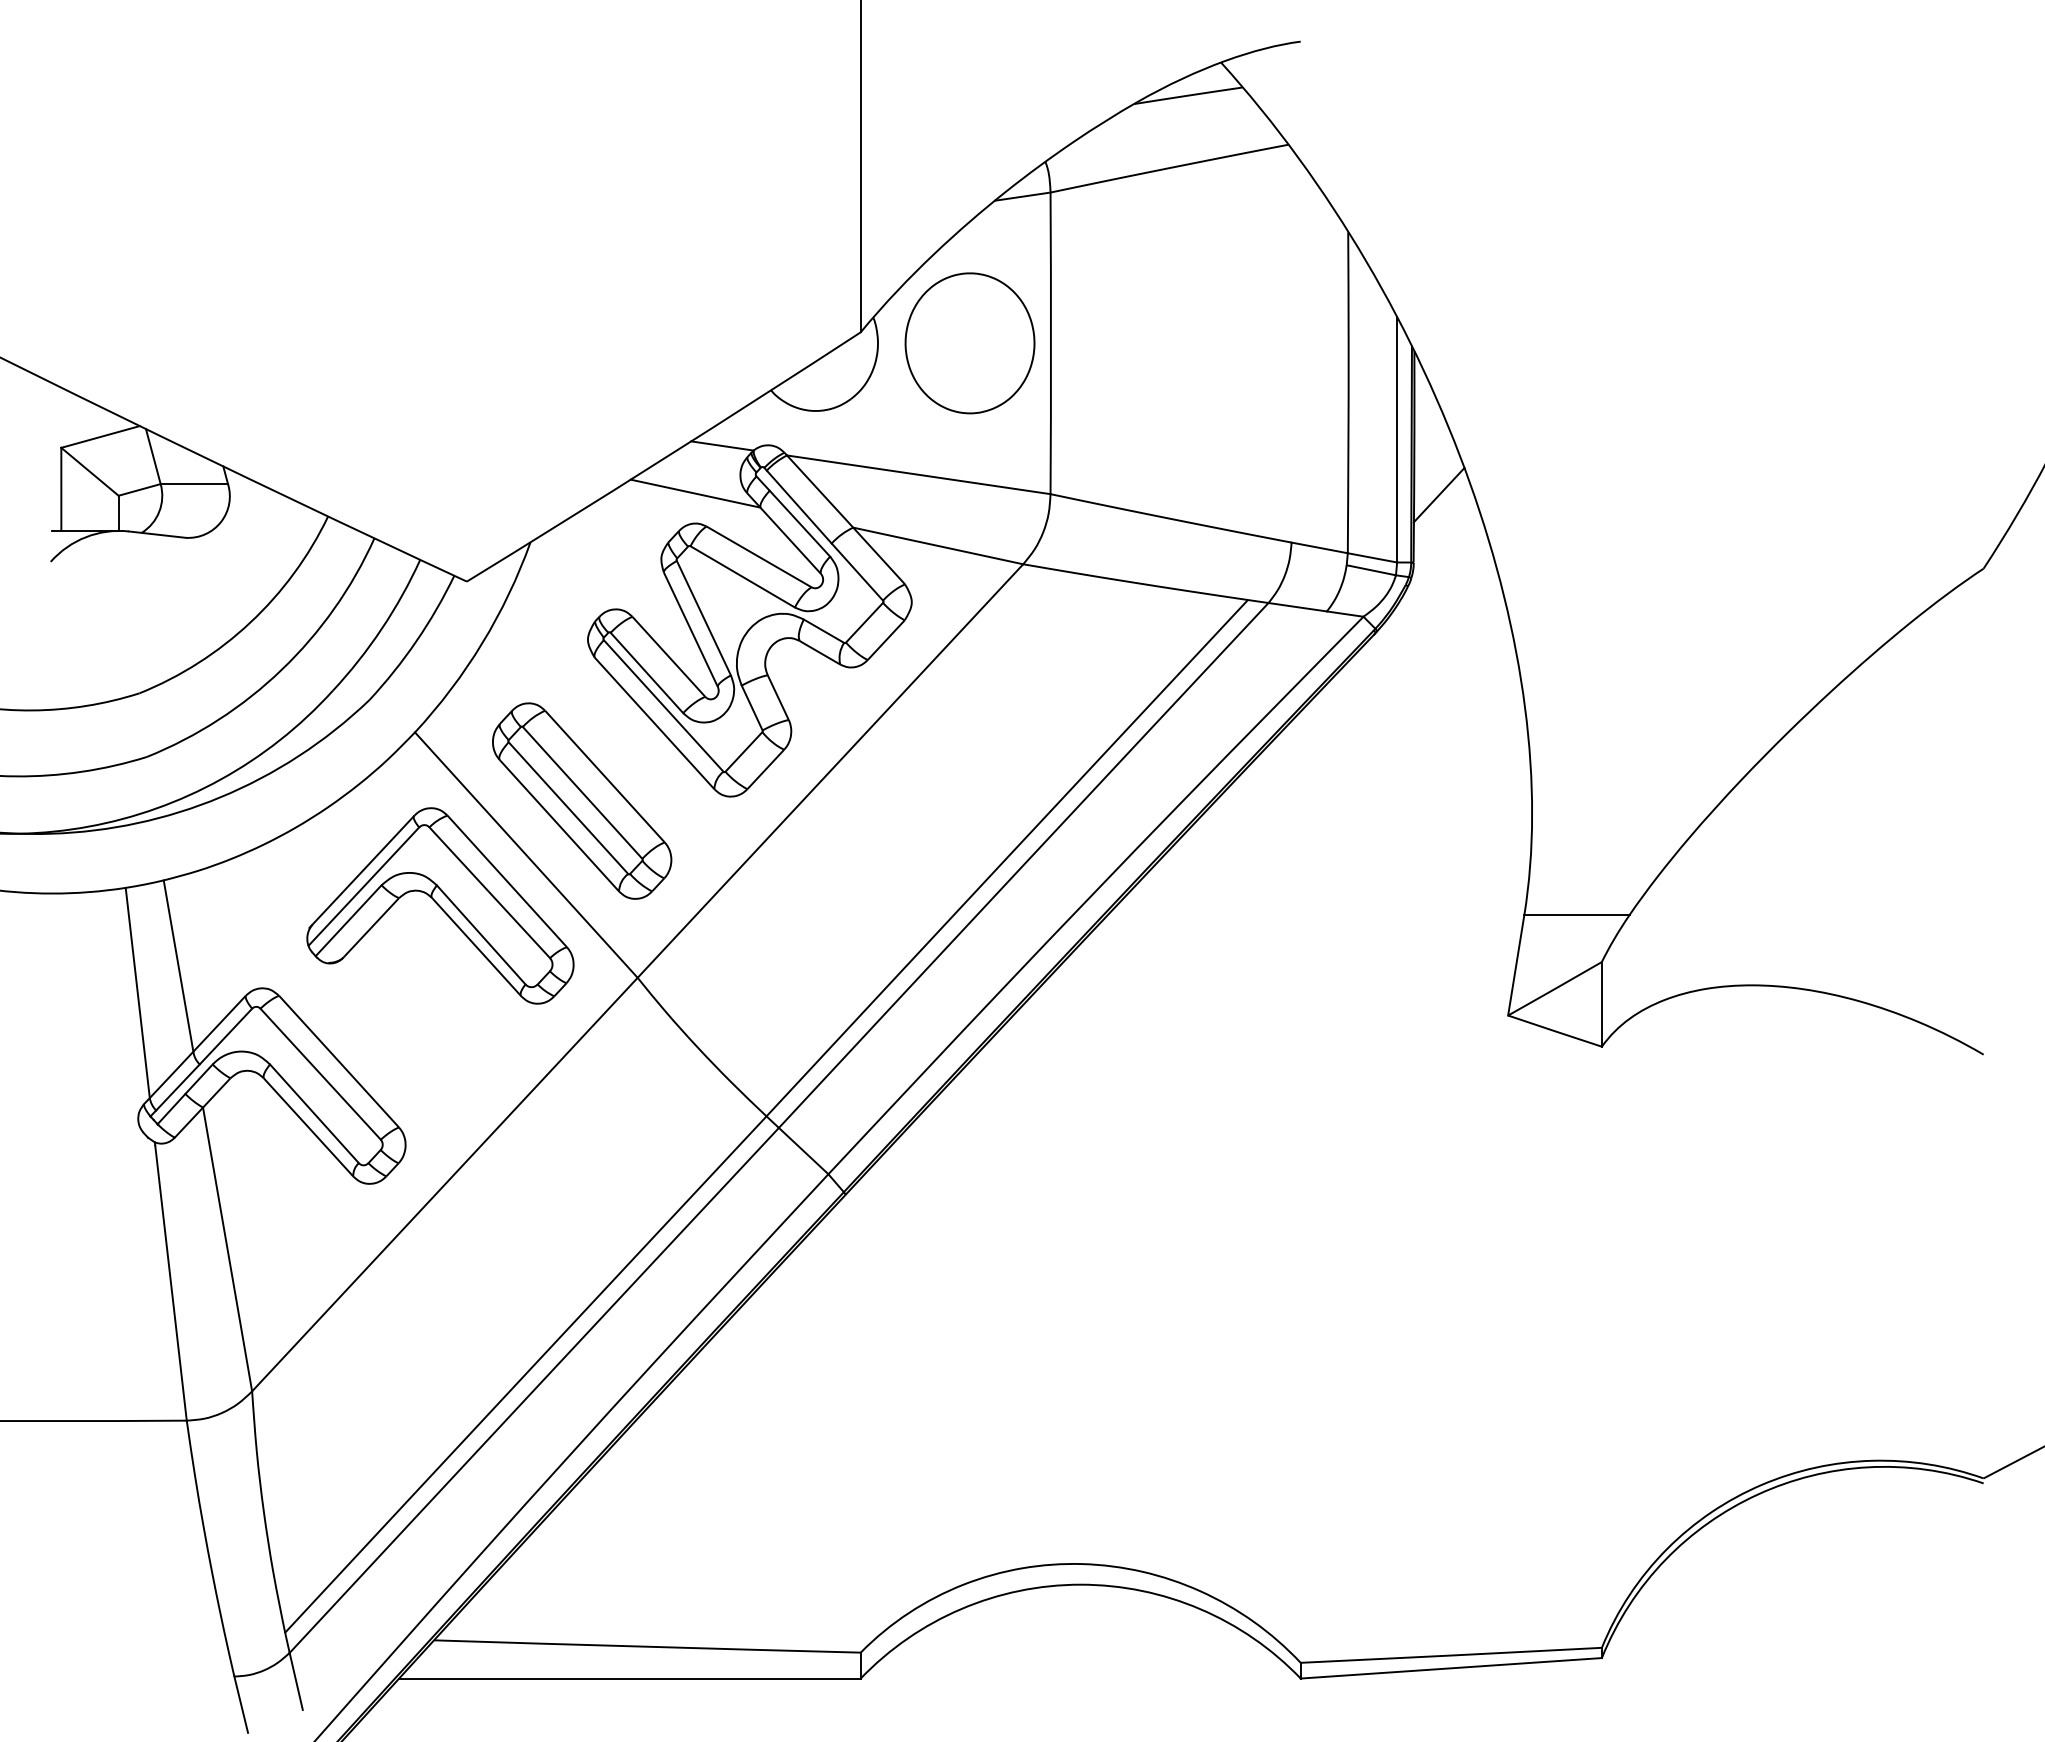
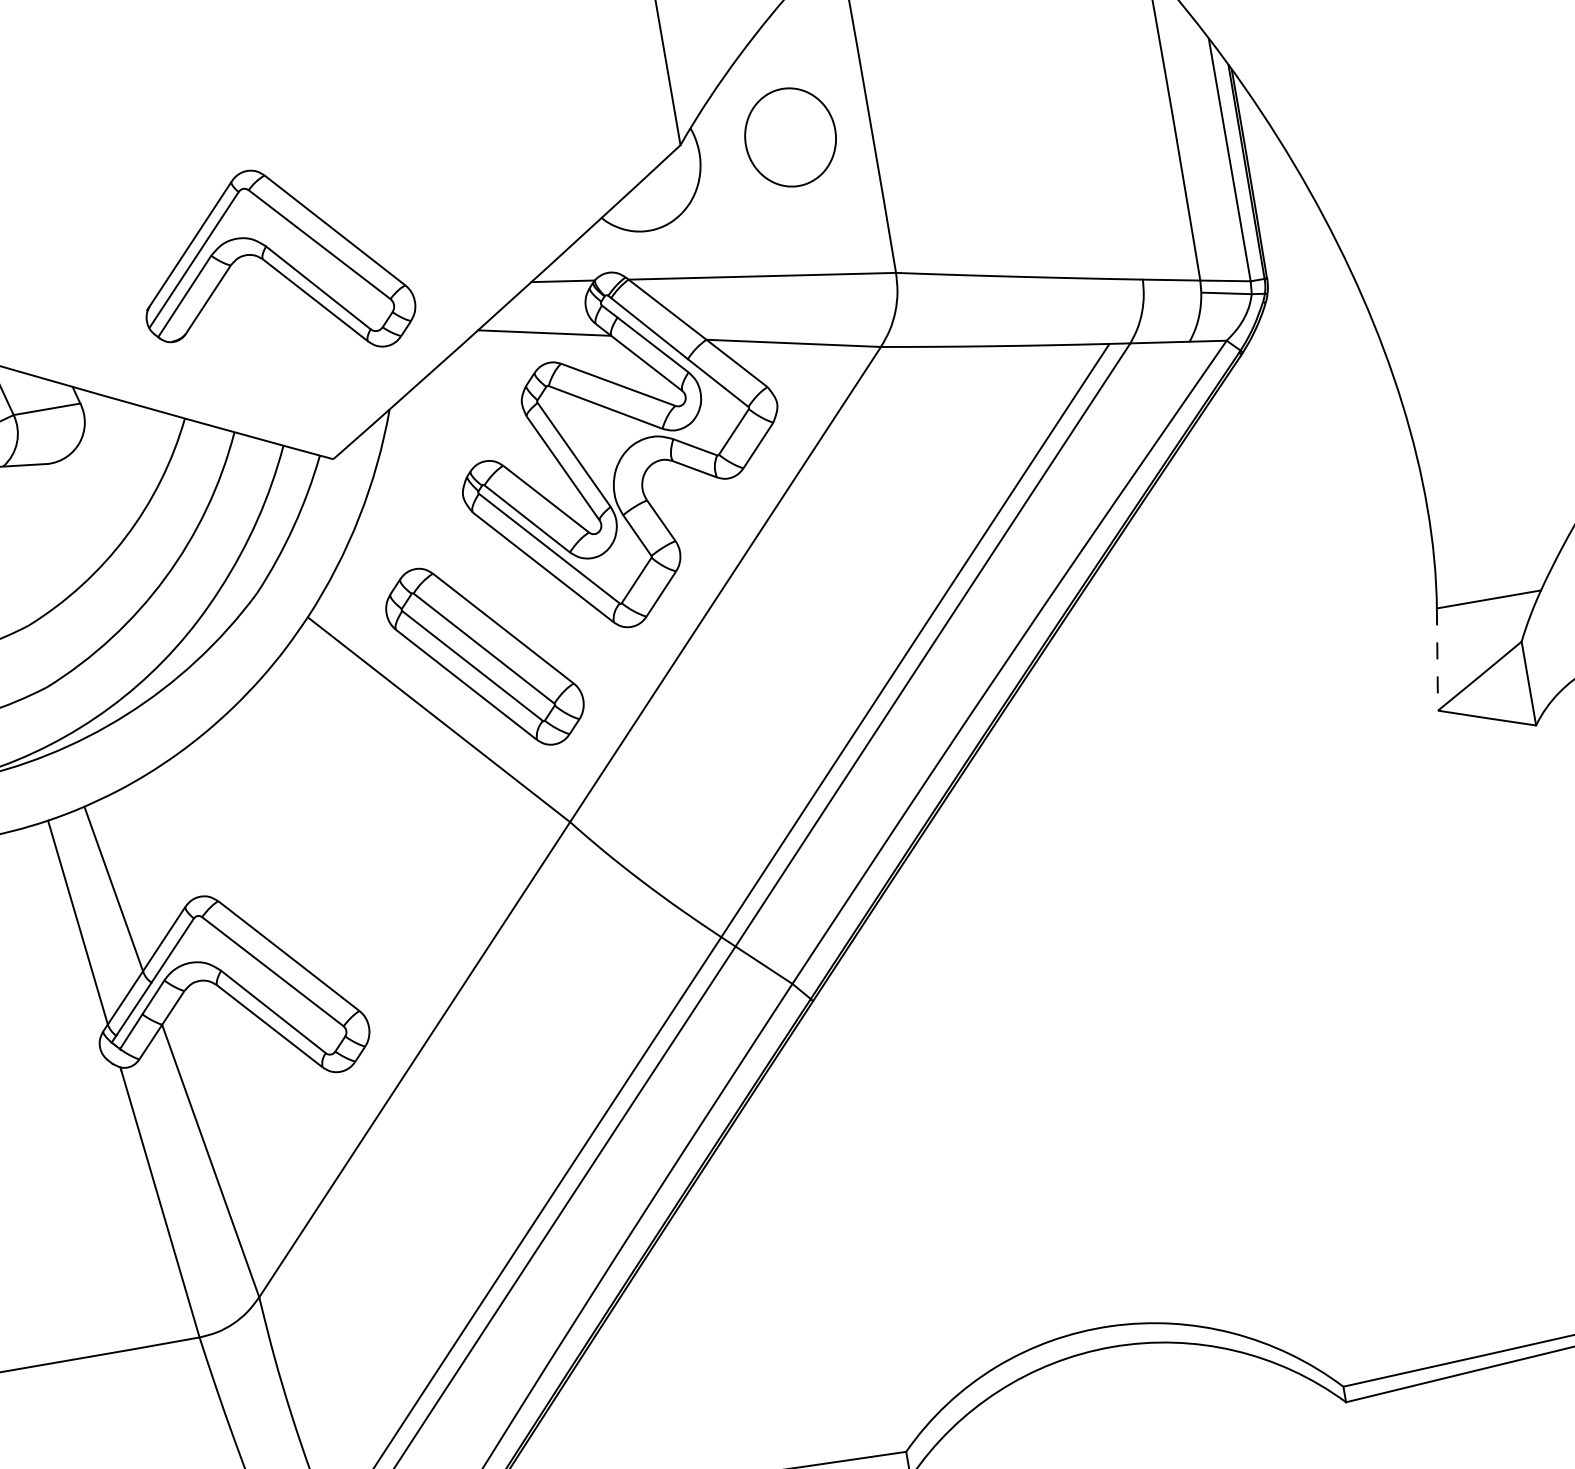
part: (969, 343) -> (790, 137), size x0.7
line: (1438, 494) -> (1280, 206), removed
part: (440, 905) -> (273, 265), moved
line: (1516, 965) -> (1437, 659), solid -> dashed

